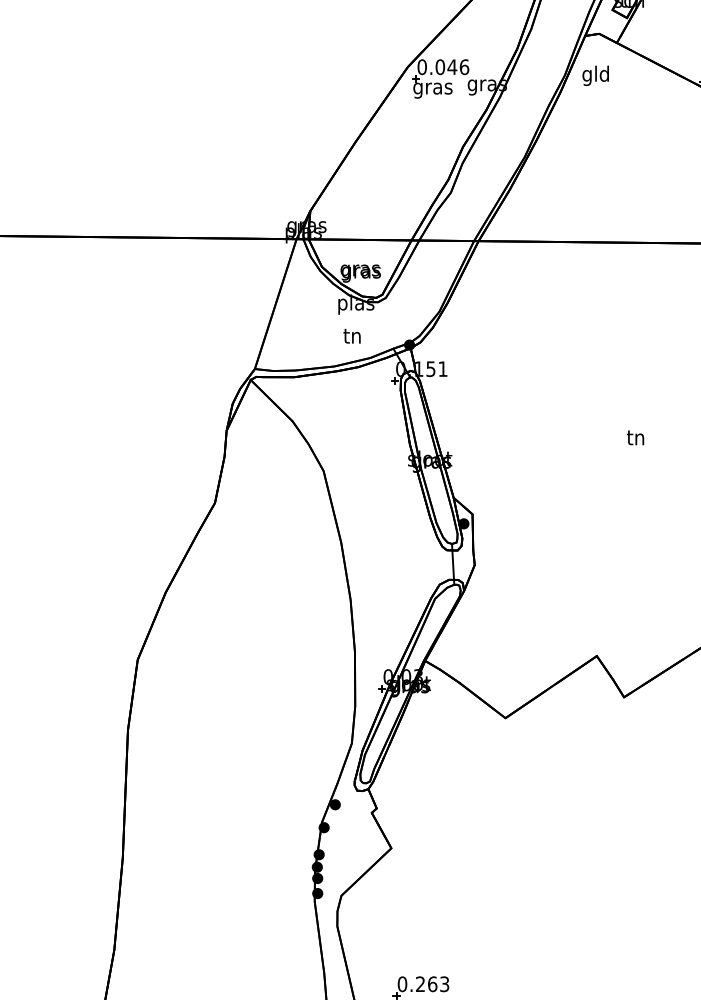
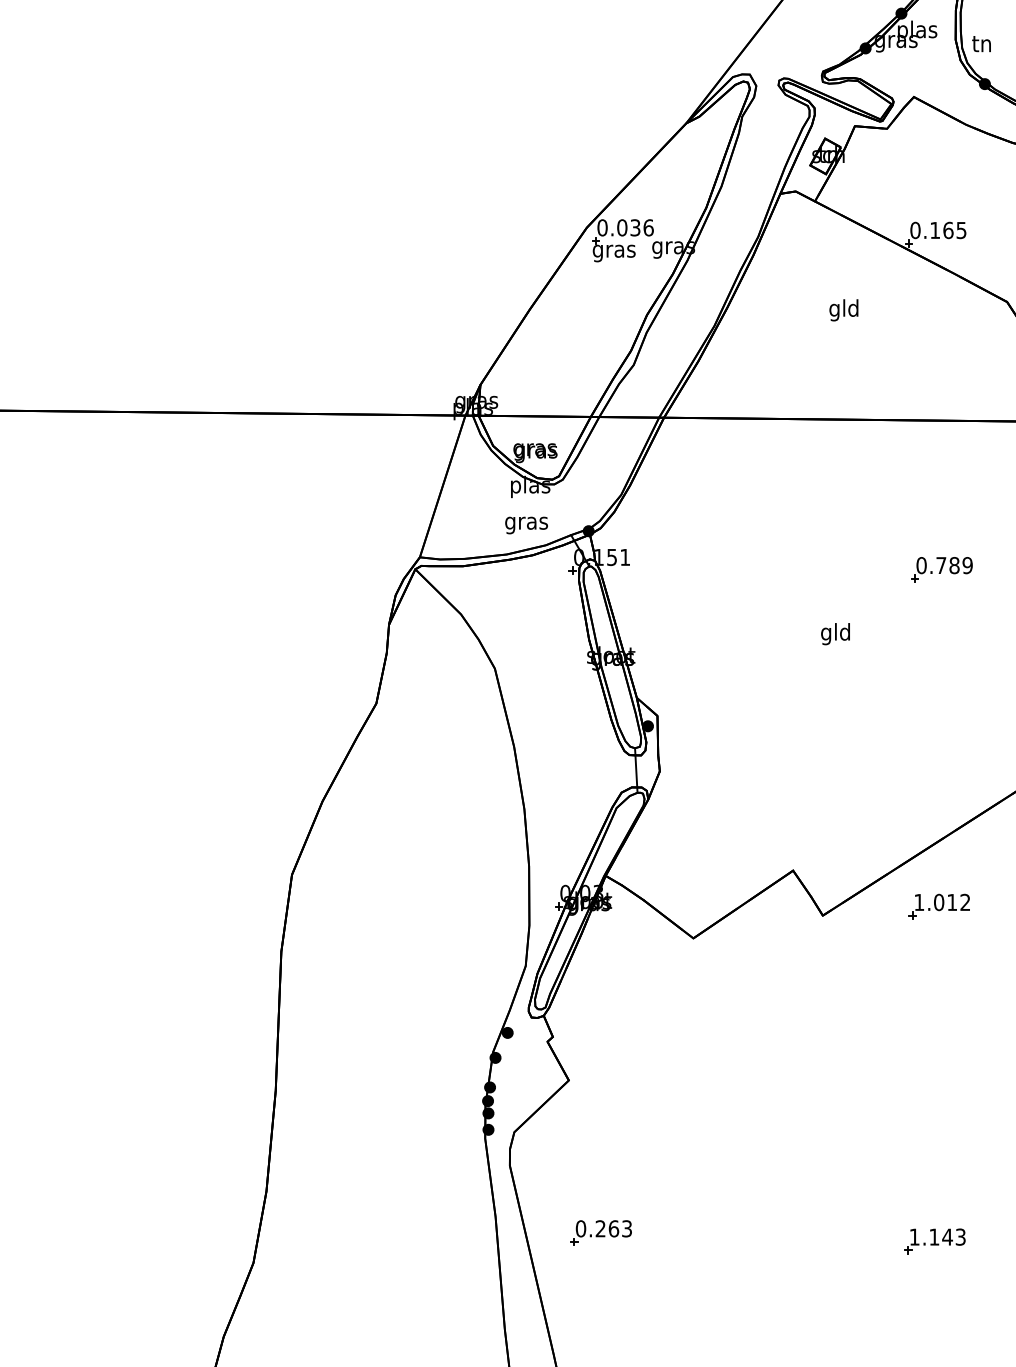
text: (452, 66) -> (635, 227), 0.046 -> 0.036
text: (595, 76) -> (843, 310), moved
text: (352, 338) -> (526, 523), tn -> gras
text: (635, 439) -> (835, 634), tn -> gld

